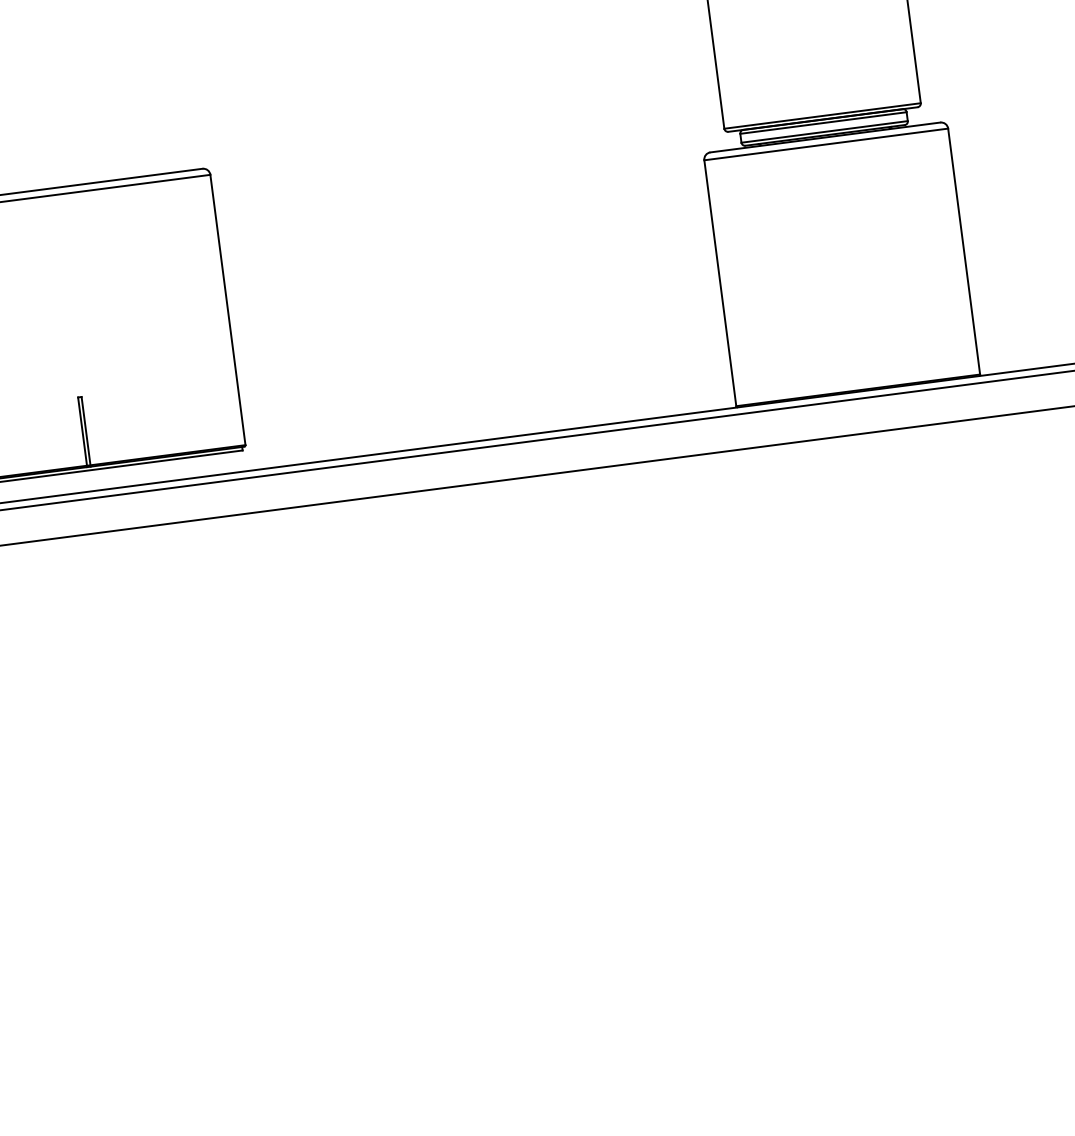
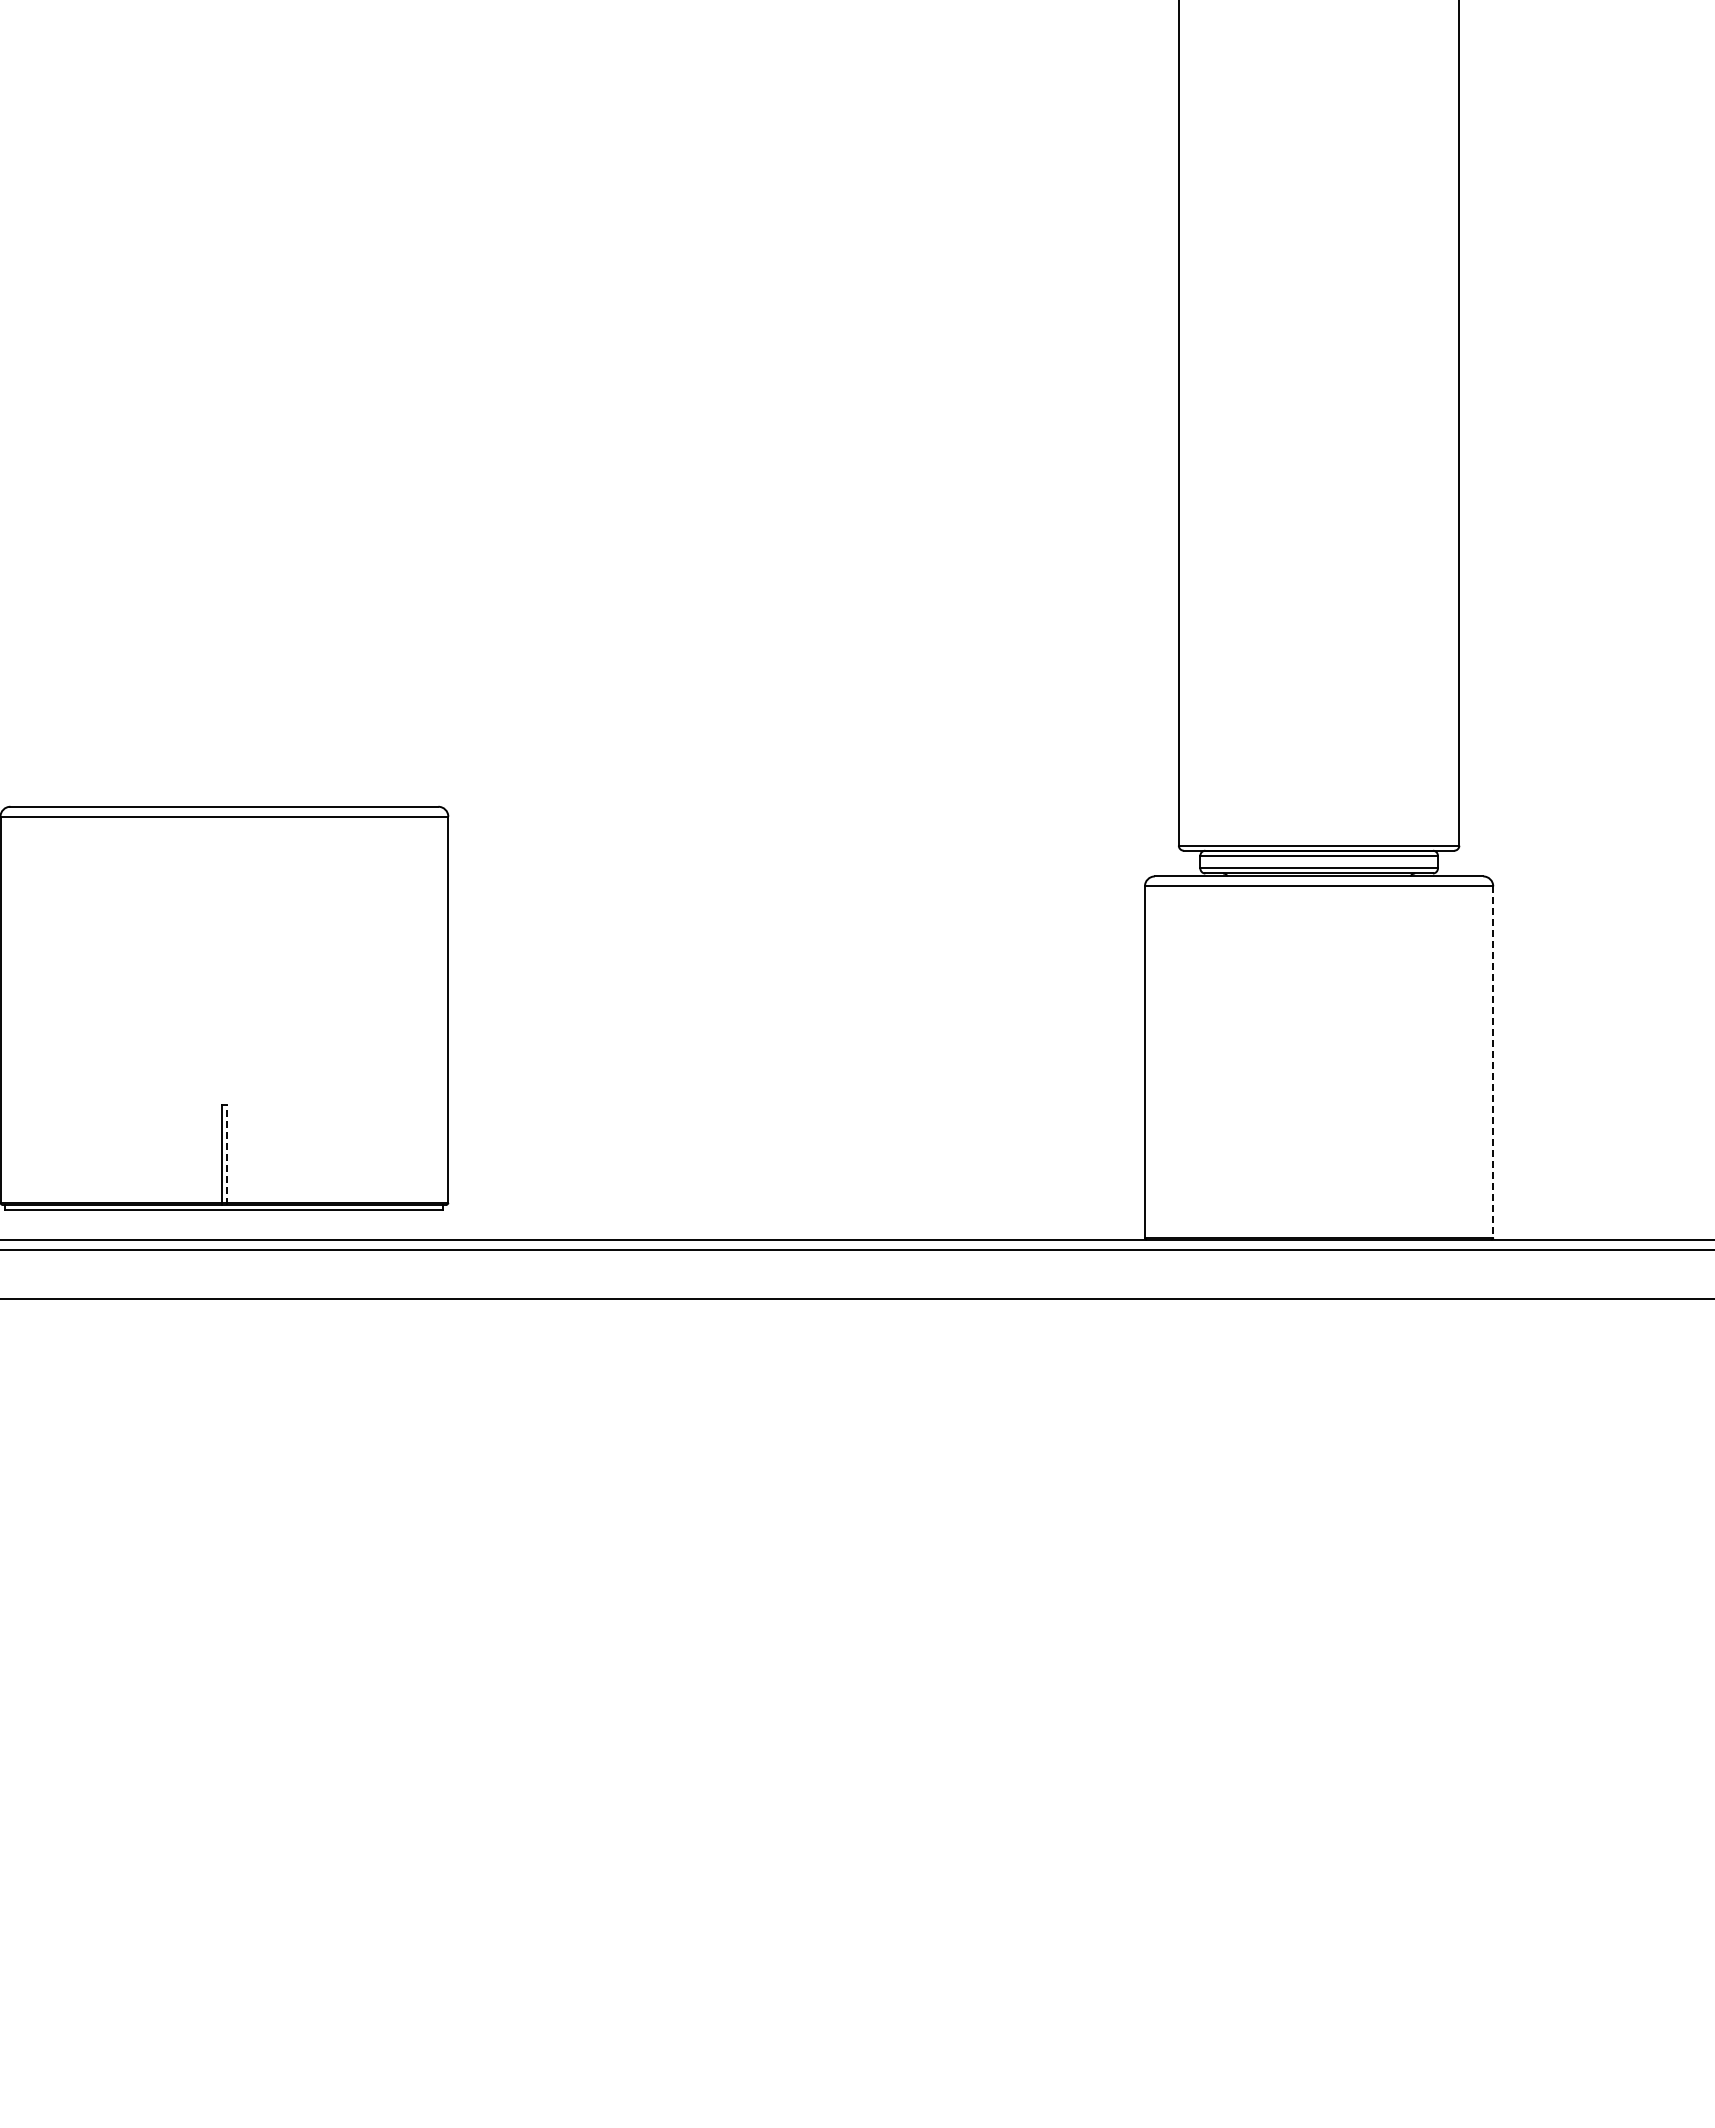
line: (964, 251) -> (1493, 1062), solid -> dashed
line: (85, 432) -> (226, 1155), solid -> dashed

